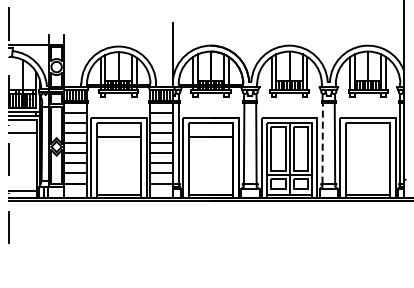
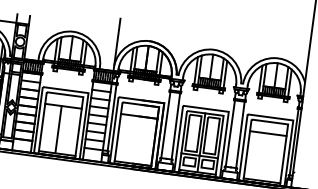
line: (367, 137) -> (267, 133), added
line: (322, 142) -> (230, 132), dashed -> solid
line: (116, 165) -> (58, 129), added

